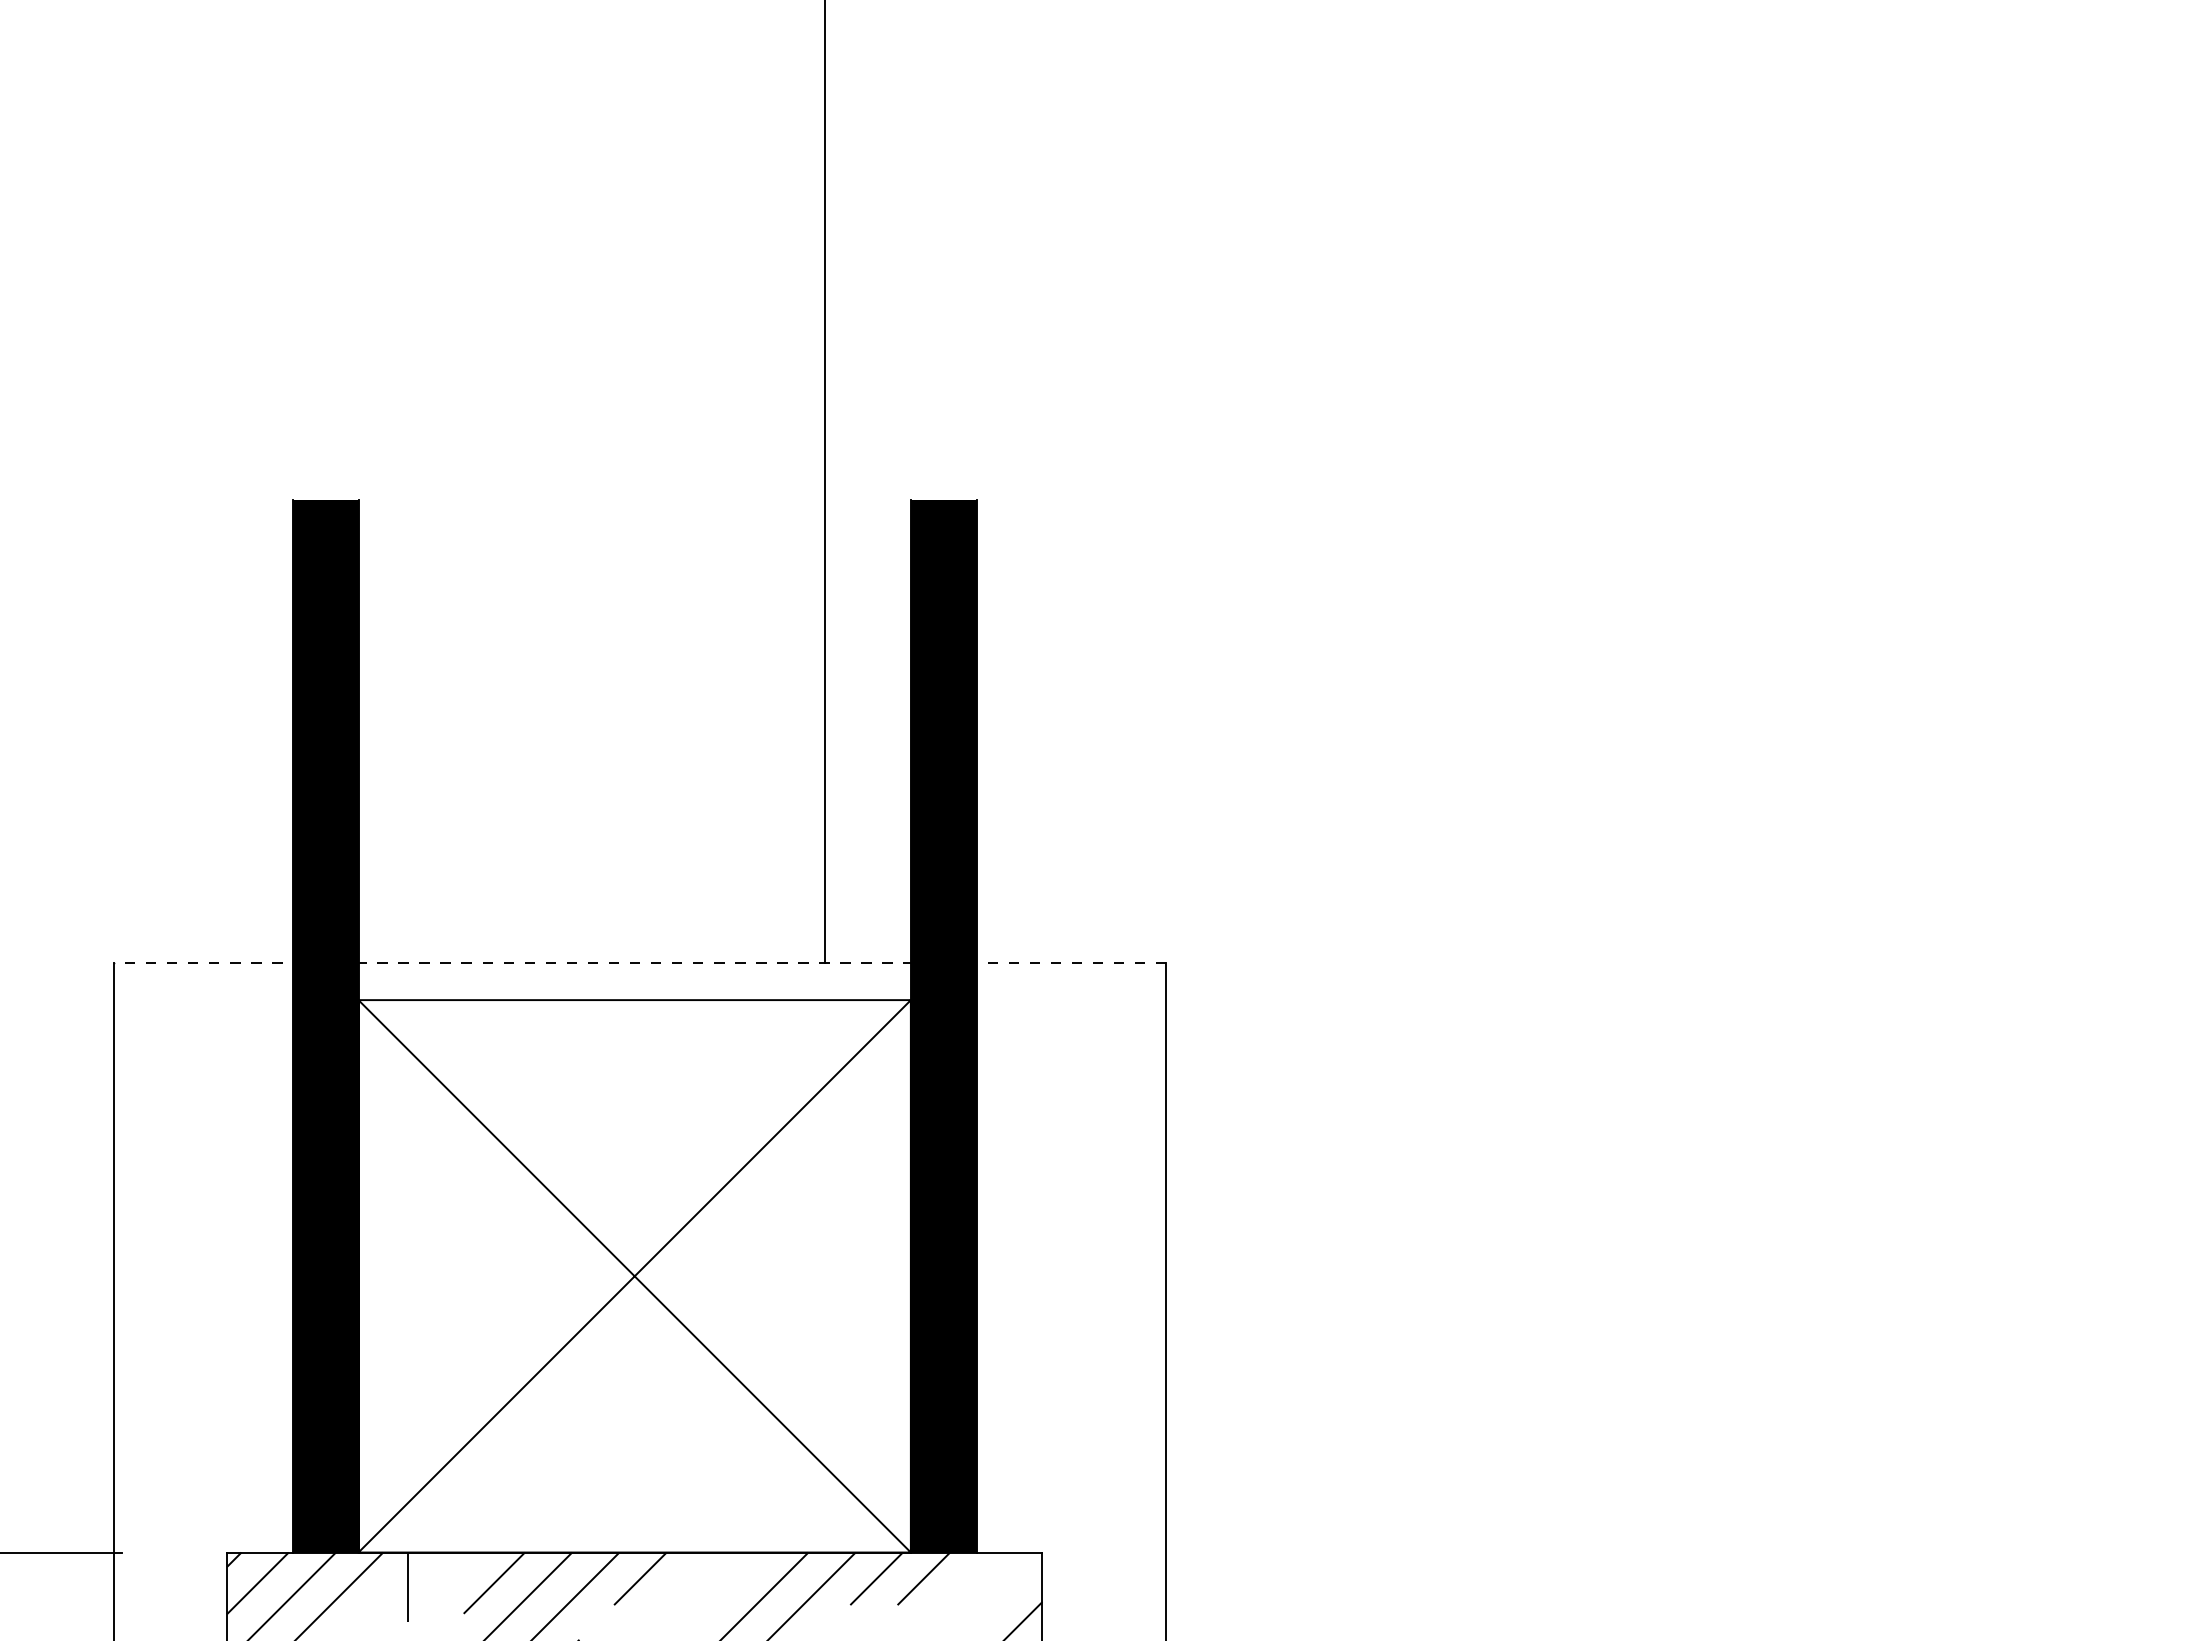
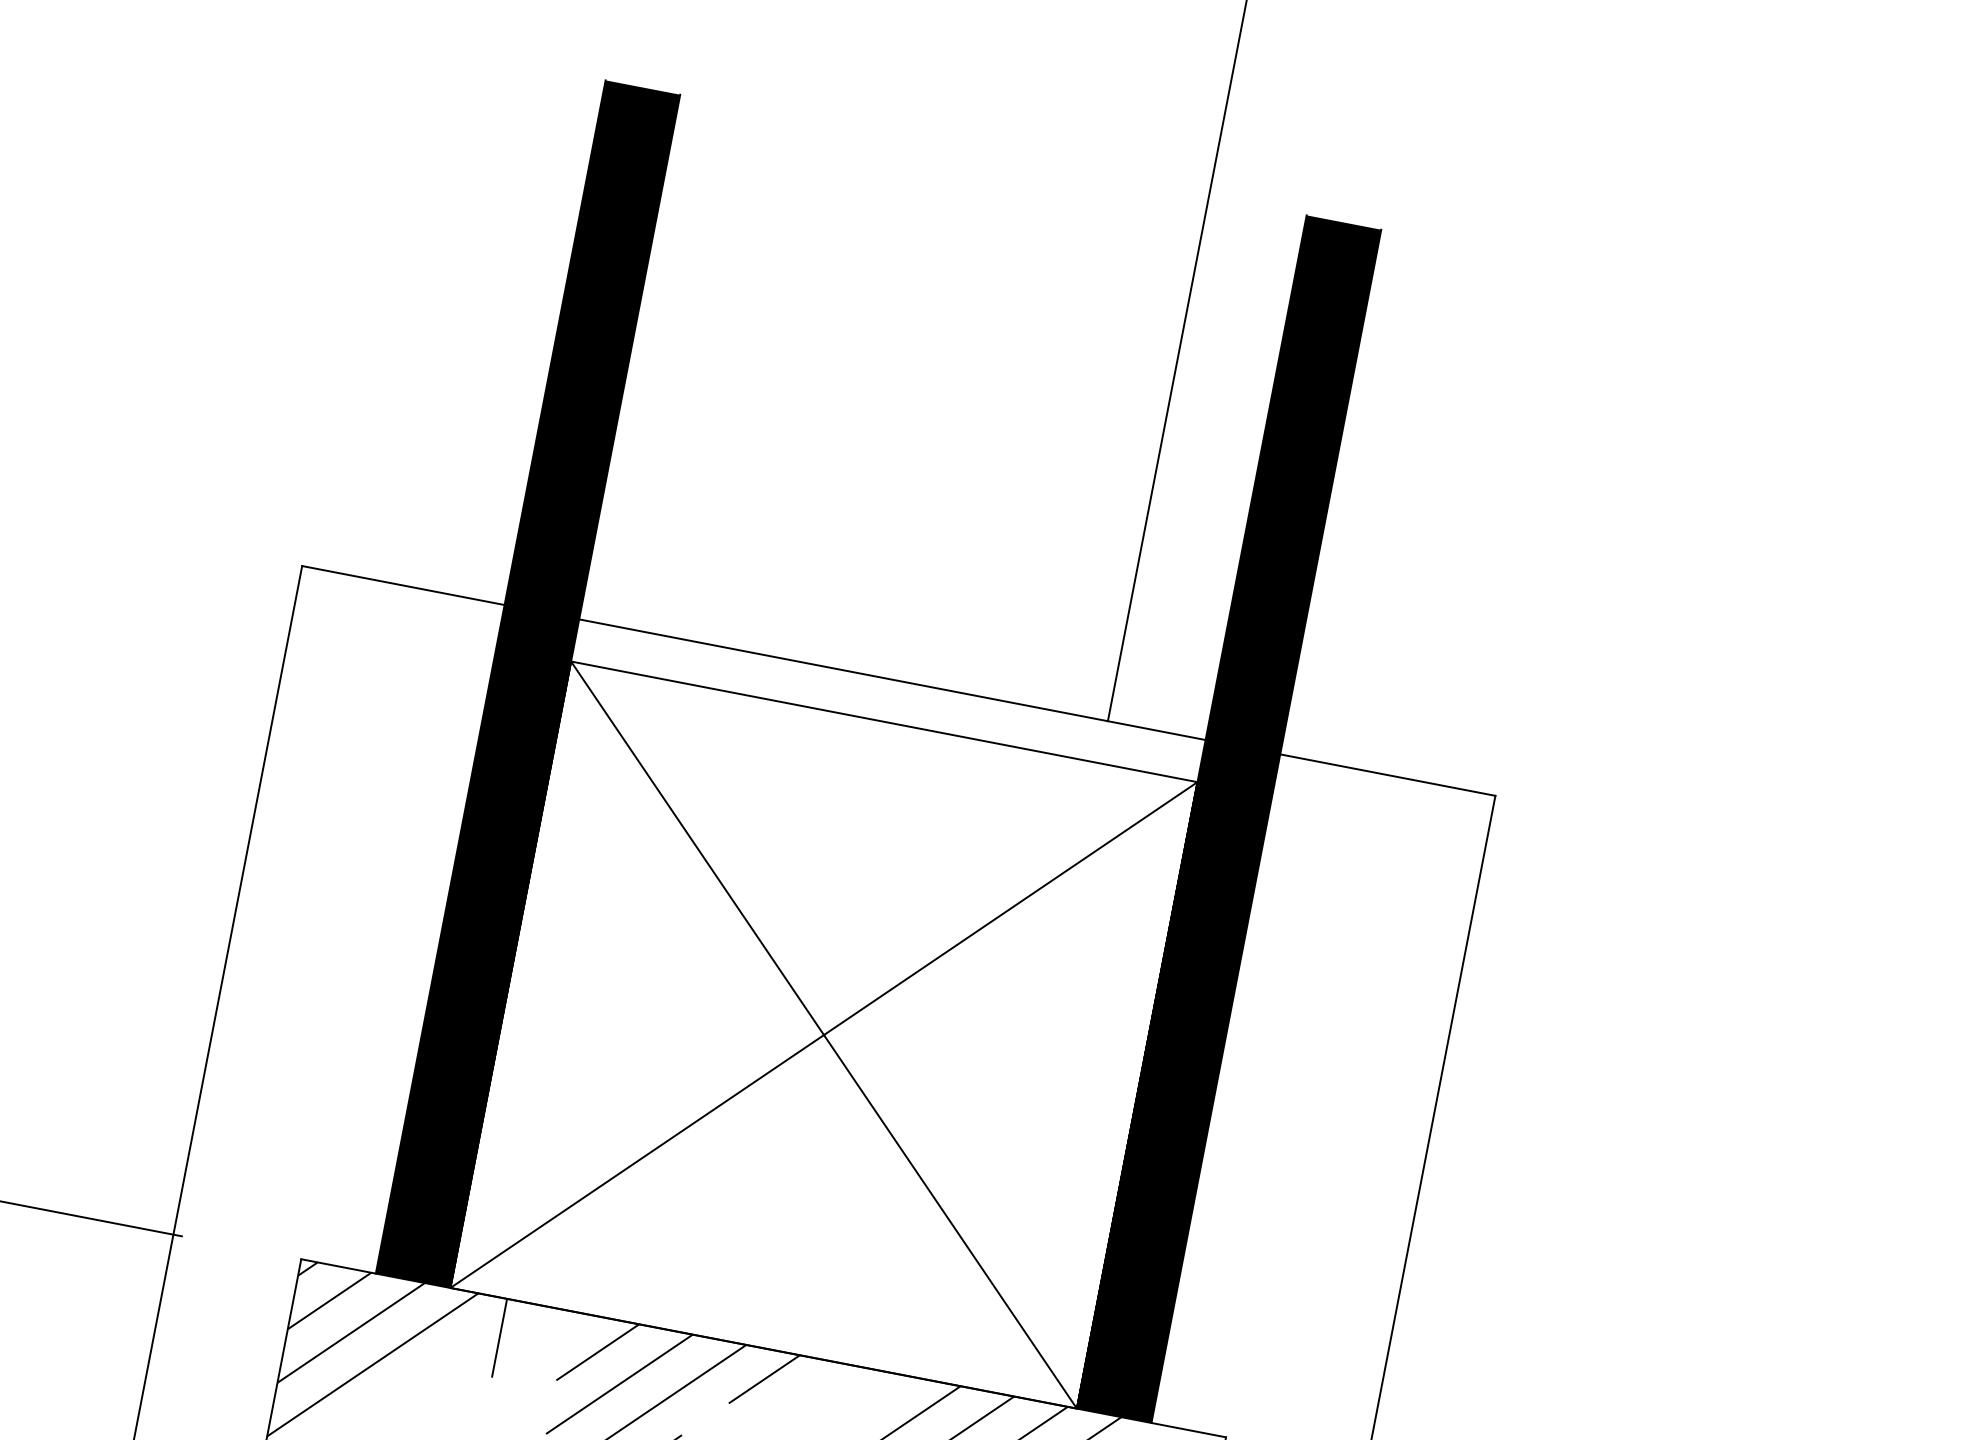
line: (639, 962) -> (897, 680), dashed -> solid

